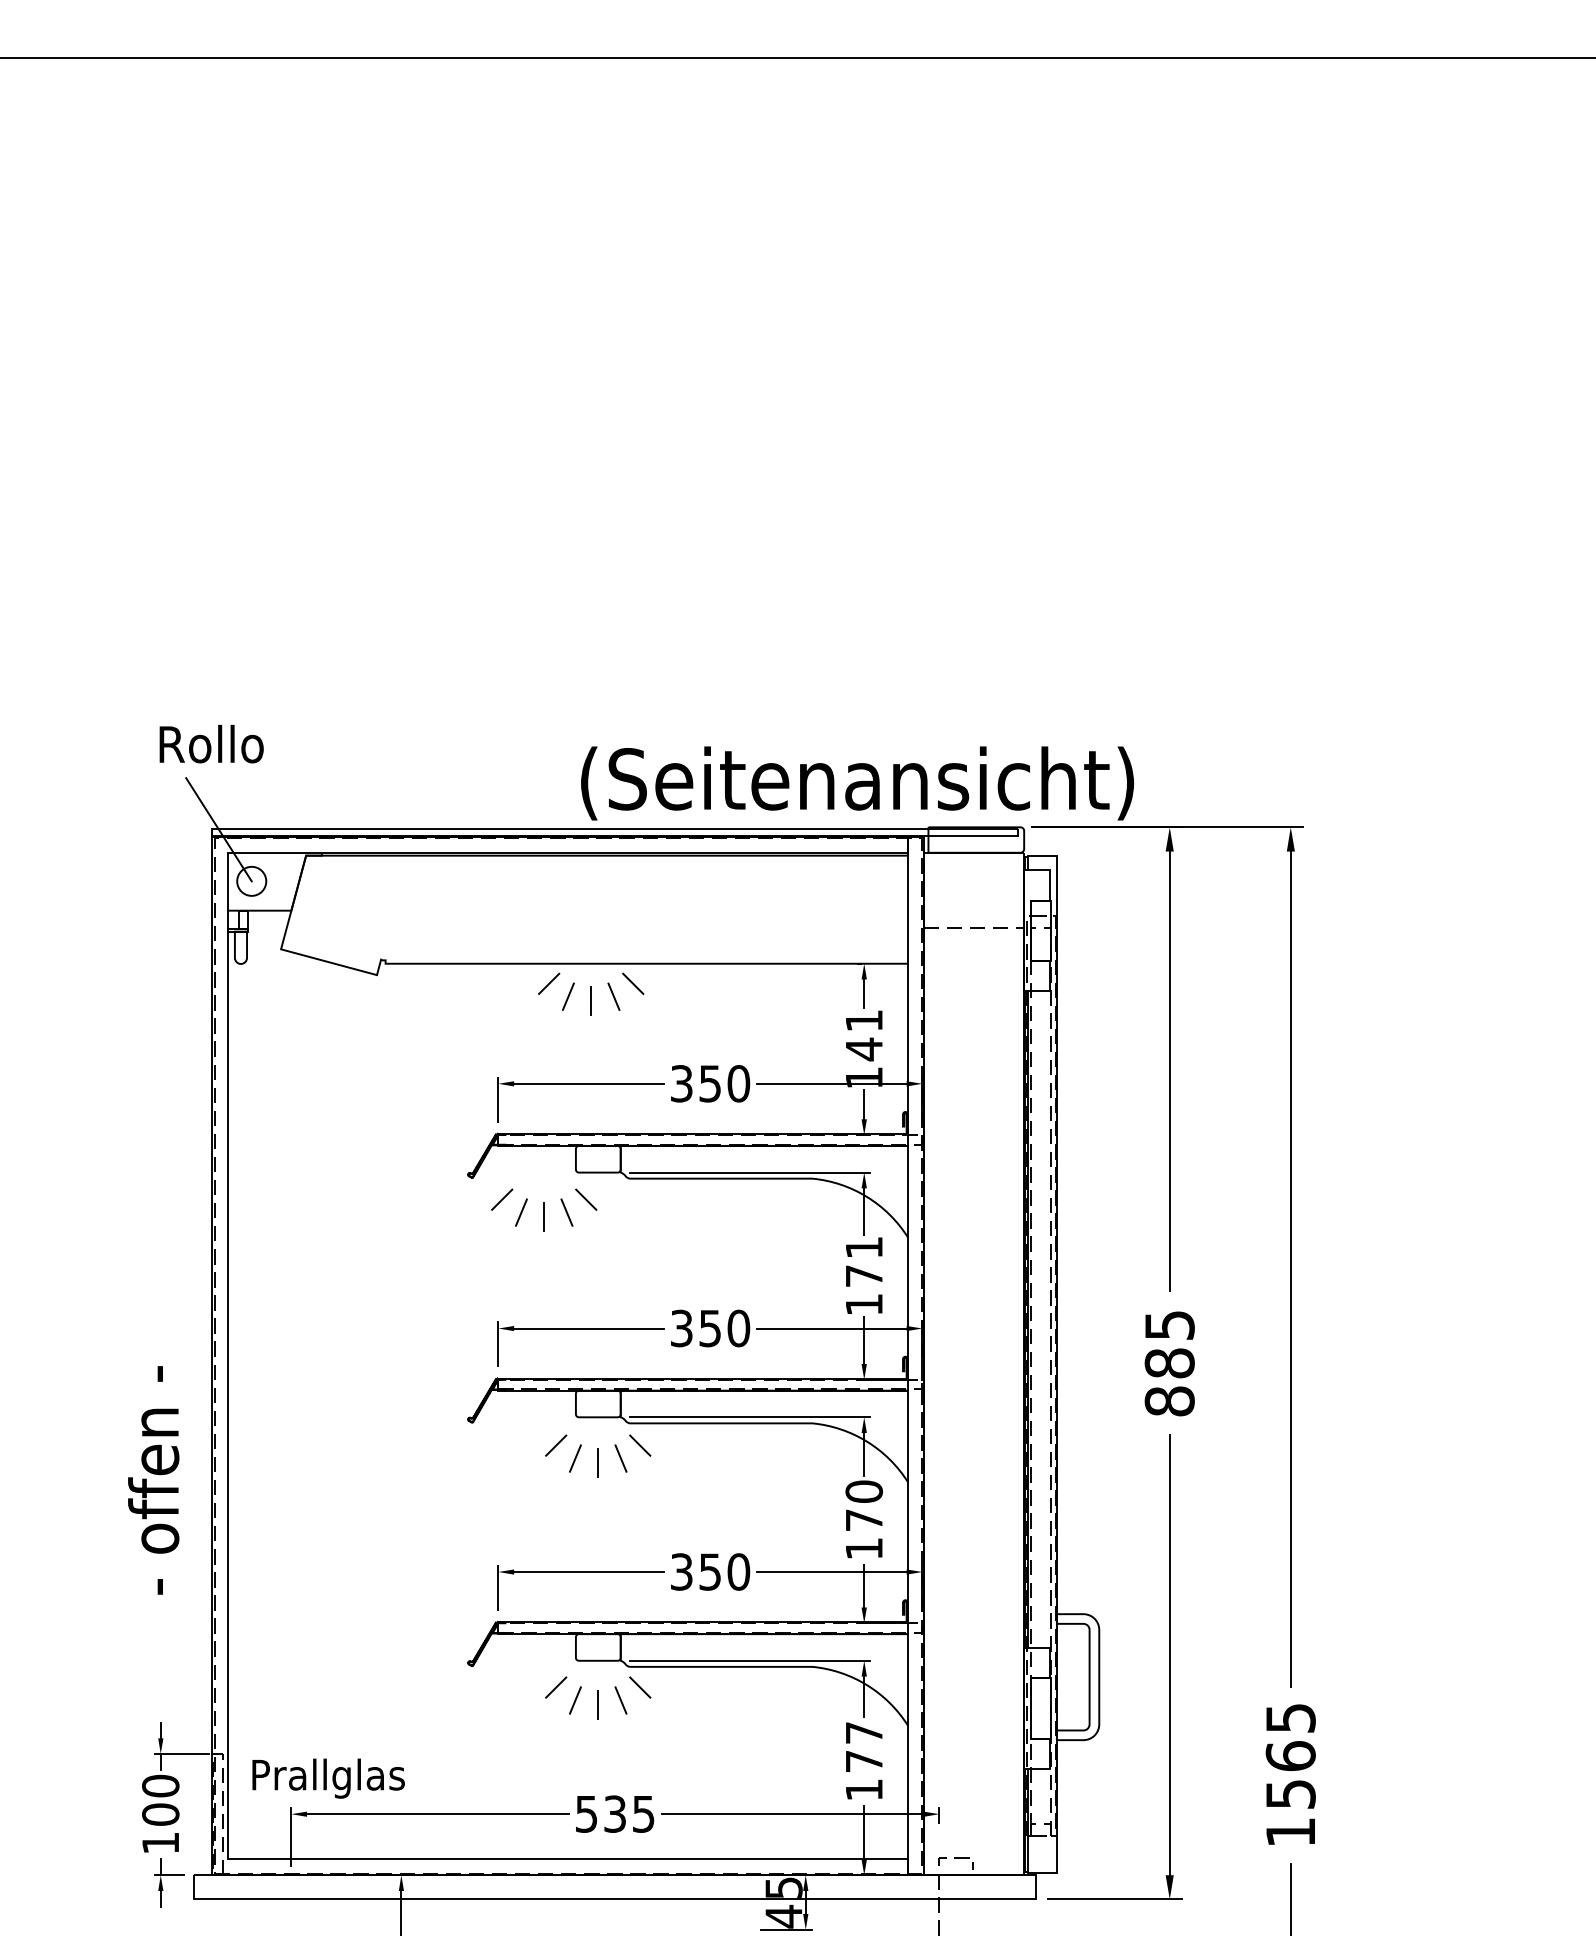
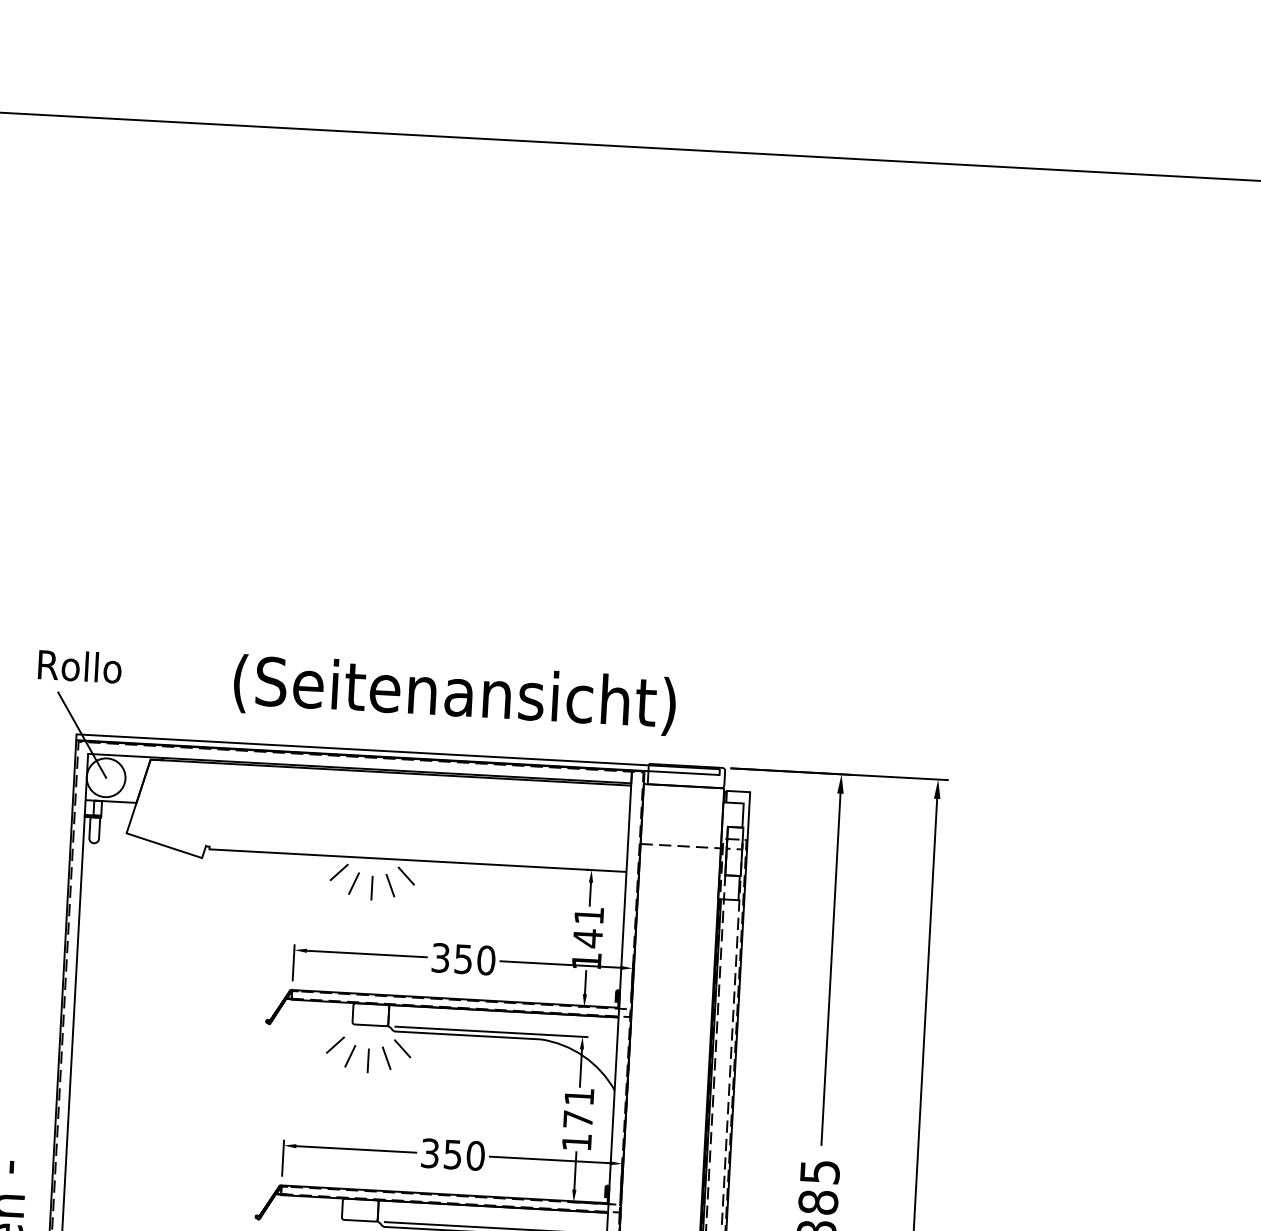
text: (857, 783) -> (454, 695), moved
circle: (251, 881) -> (105, 777), size x1.67
part: (544, 1209) -> (368, 1054), moved

